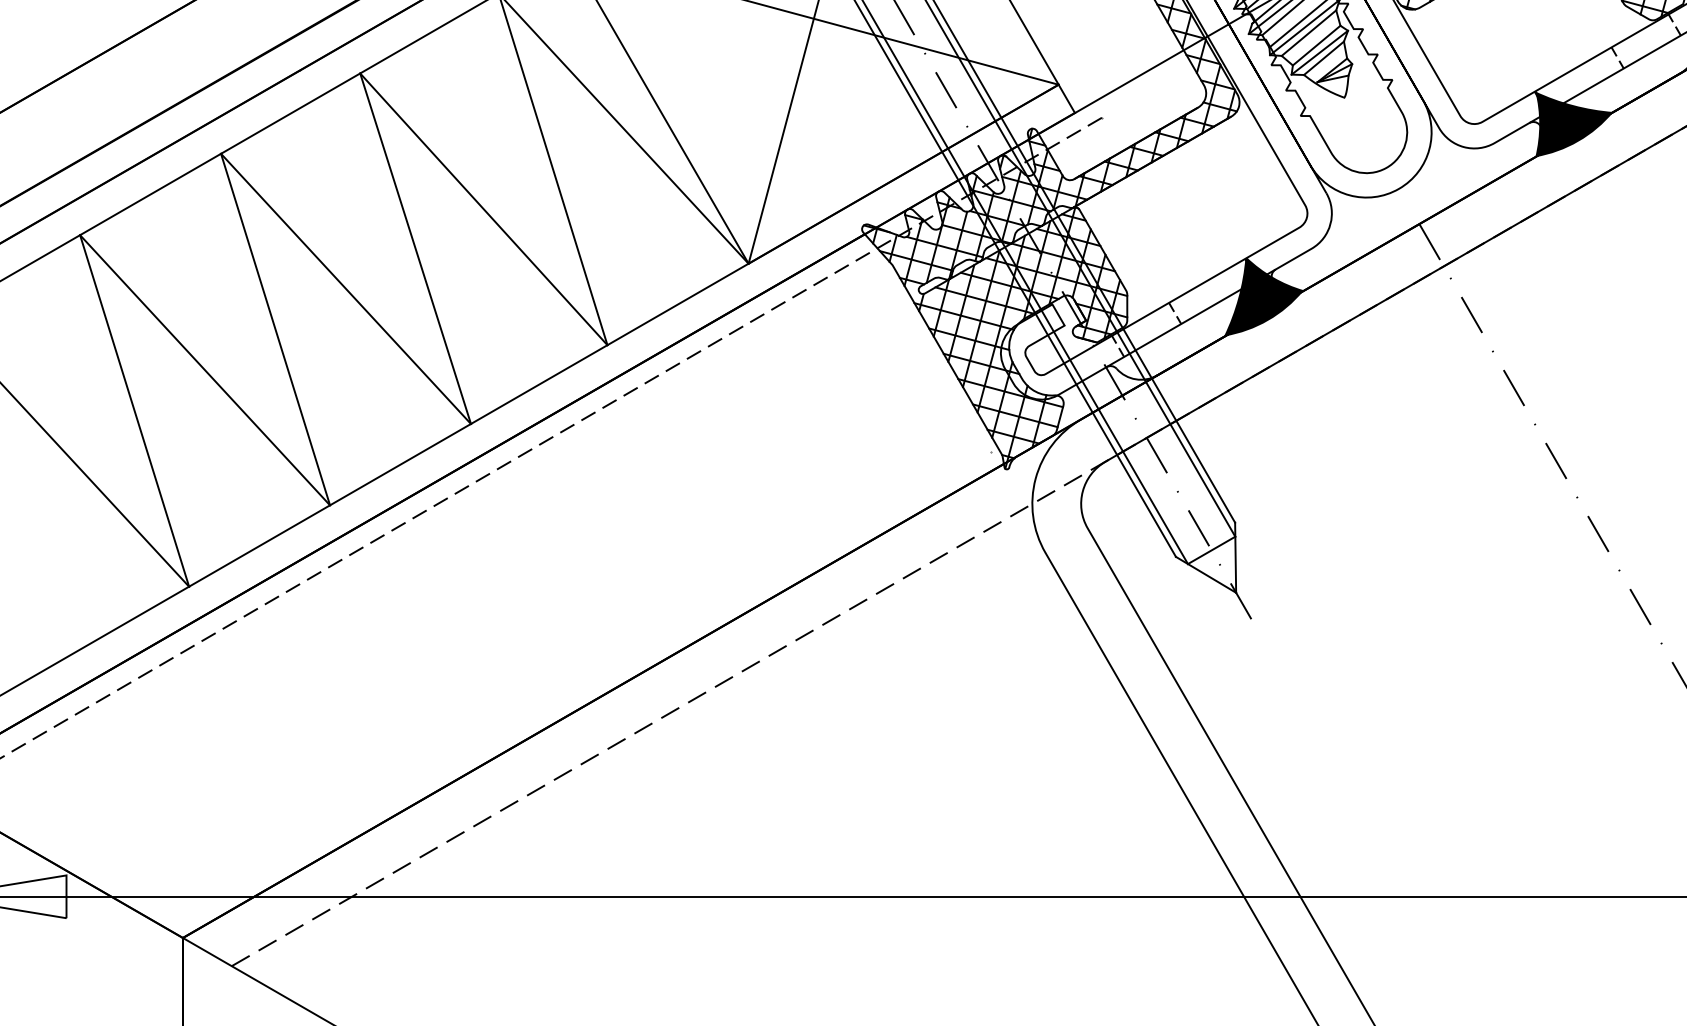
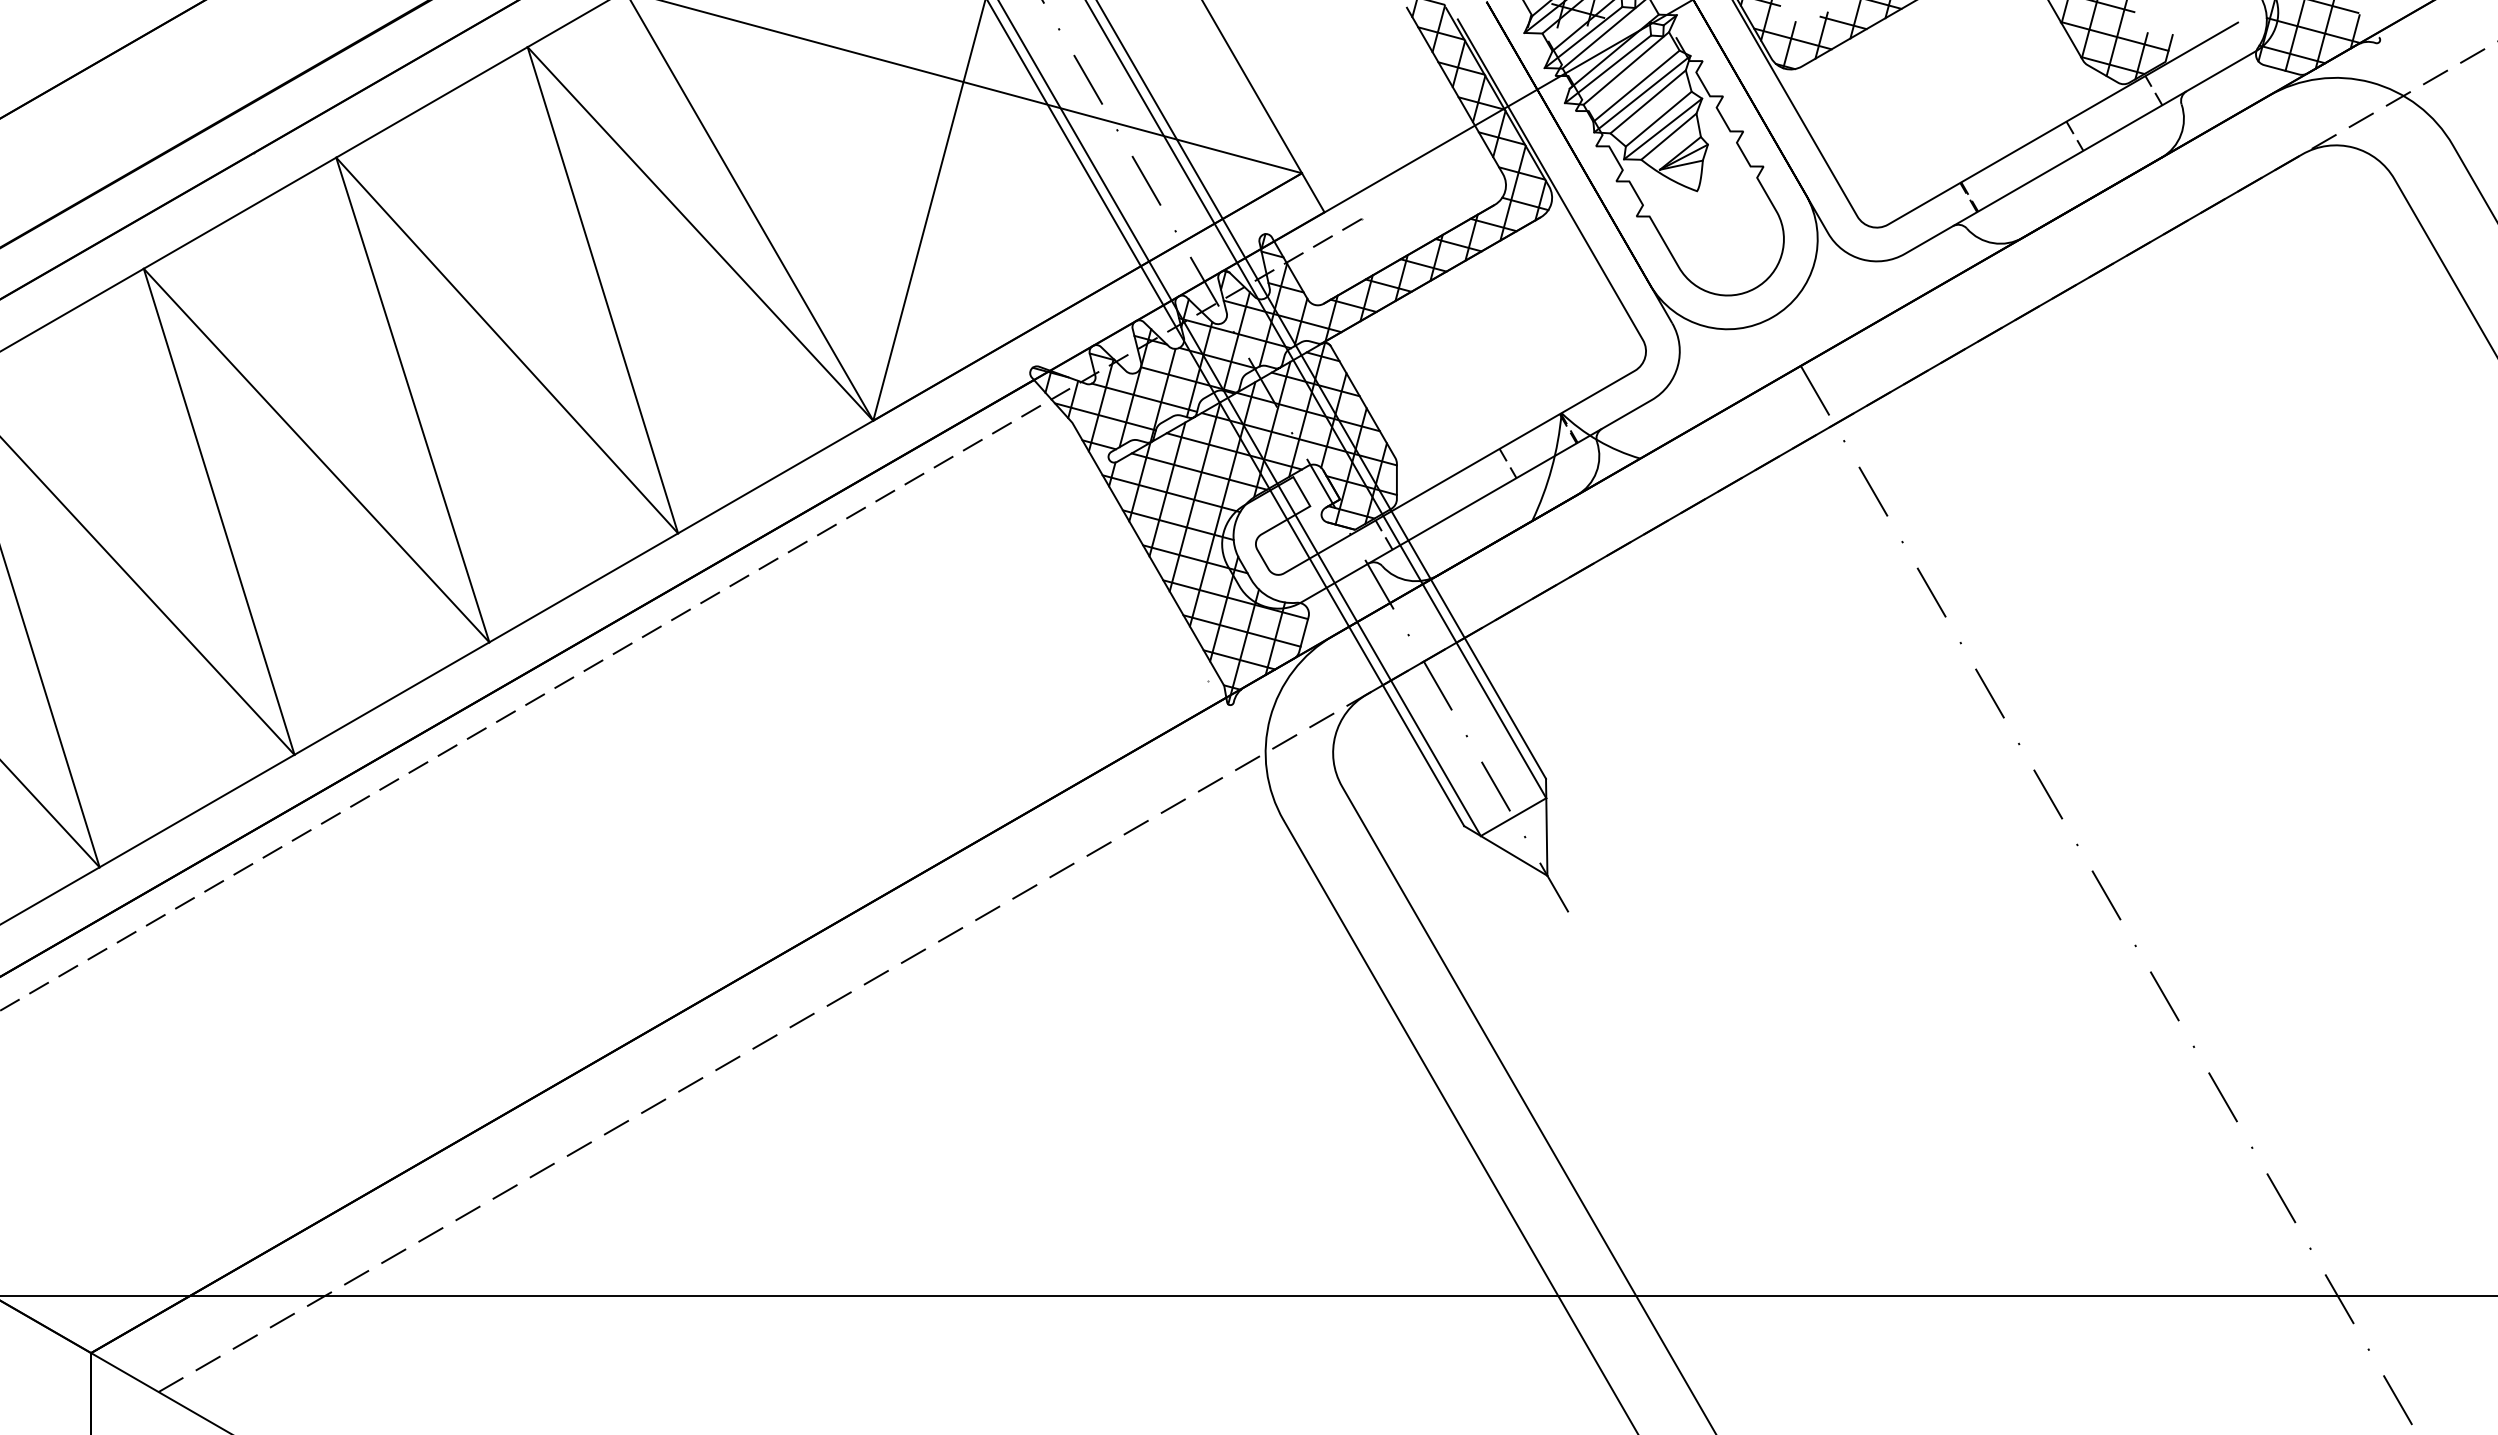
fill: (1574, 123) -> (2015, 227), removed
fill: (1264, 297) -> (1586, 467), removed
line: (1174, 313) -> (1507, 463), moved

